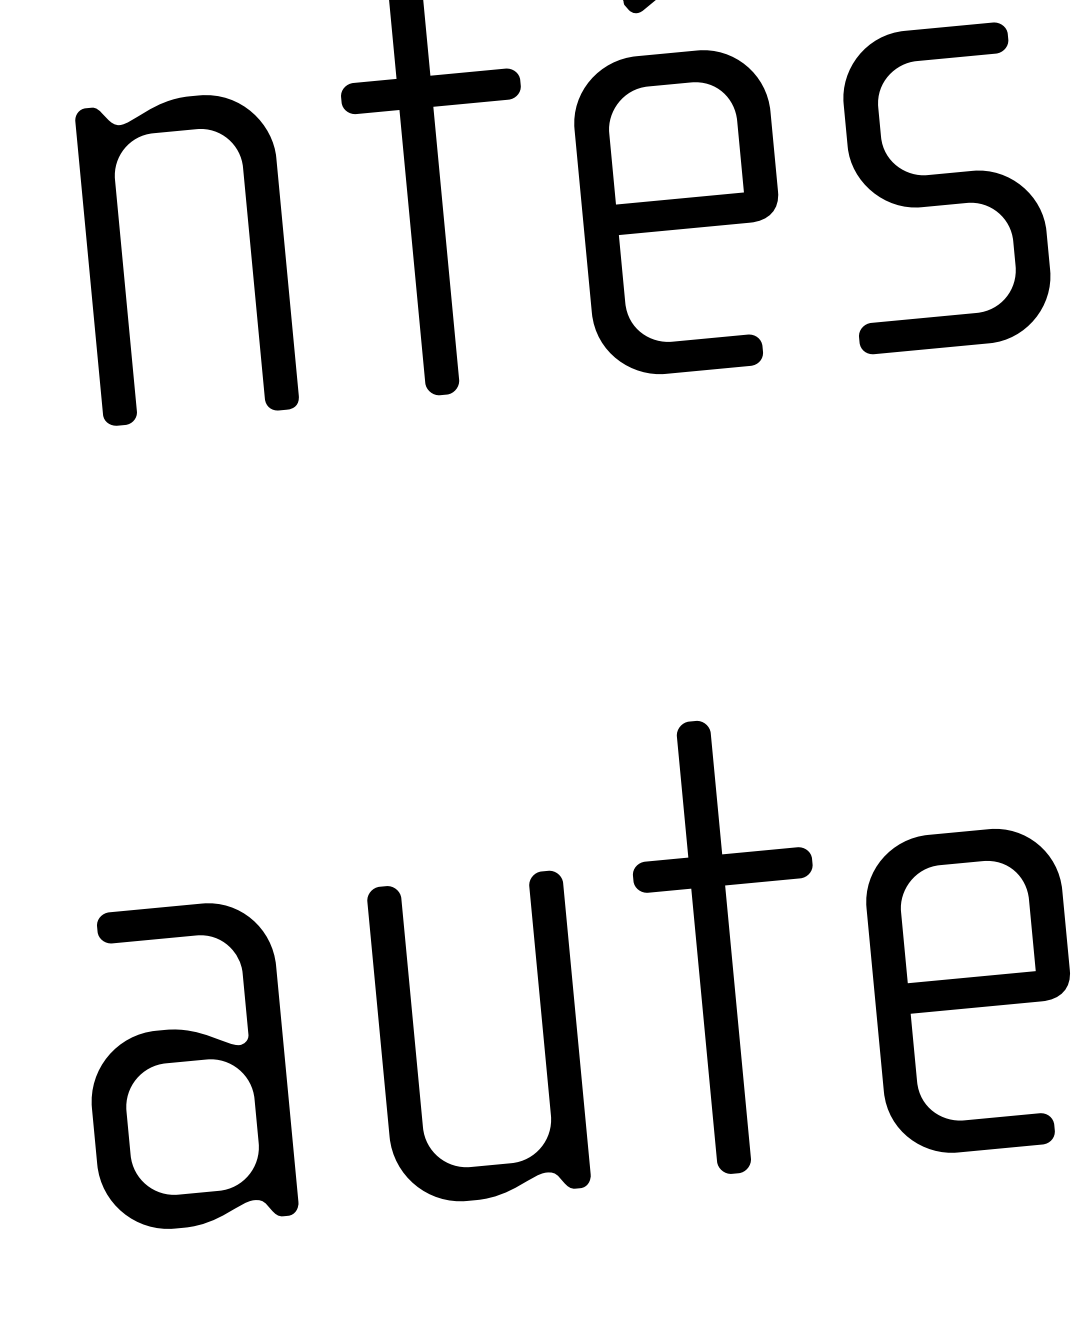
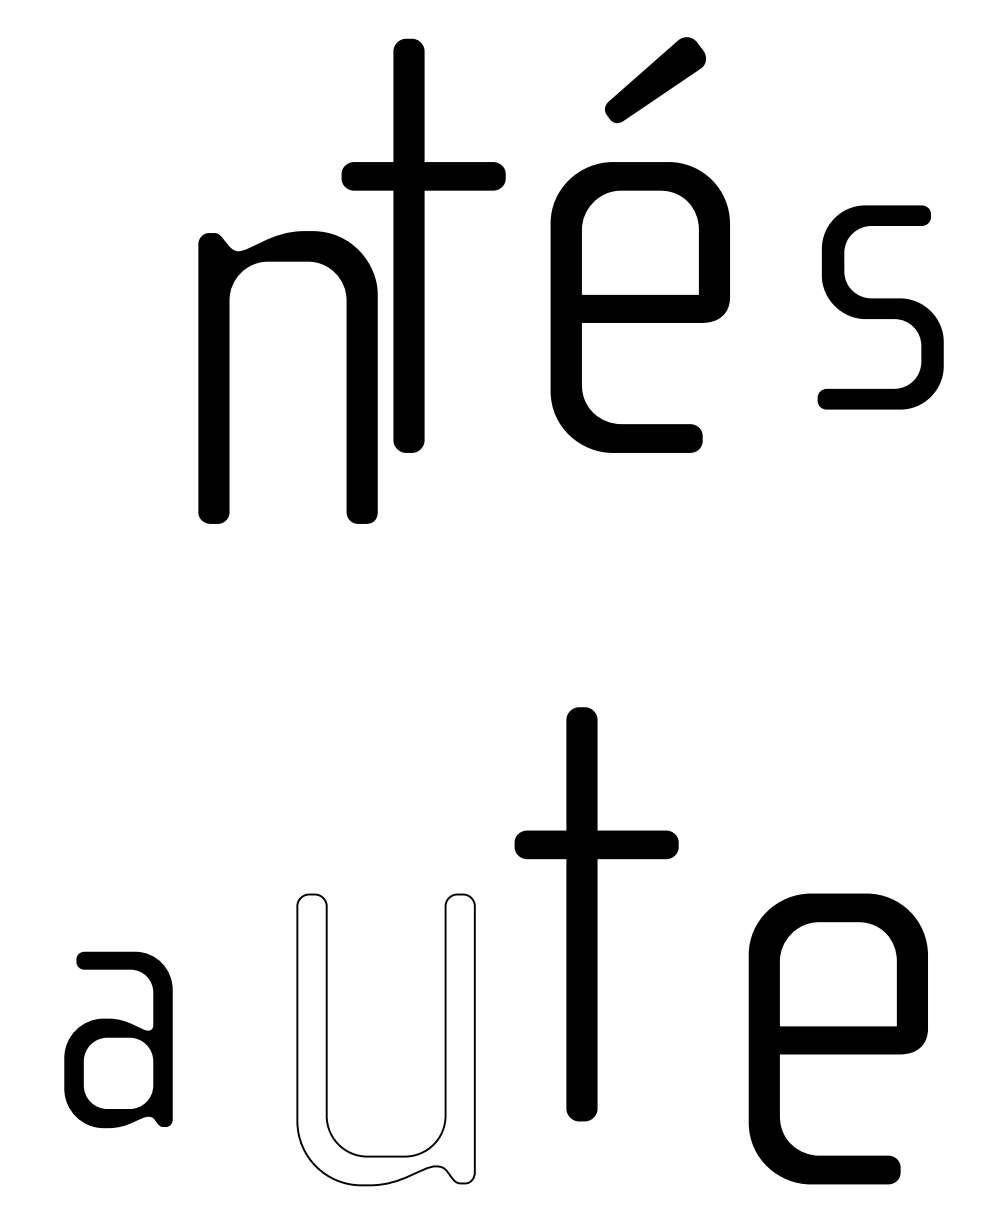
part: (943, 187) -> (880, 307), size x0.7
part: (123, 263) -> (229, 377), moved
part: (729, 946) -> (596, 914), moved
fill: (478, 1038) -> (385, 1039), removed
part: (186, 1065) -> (118, 1039), size x0.6

